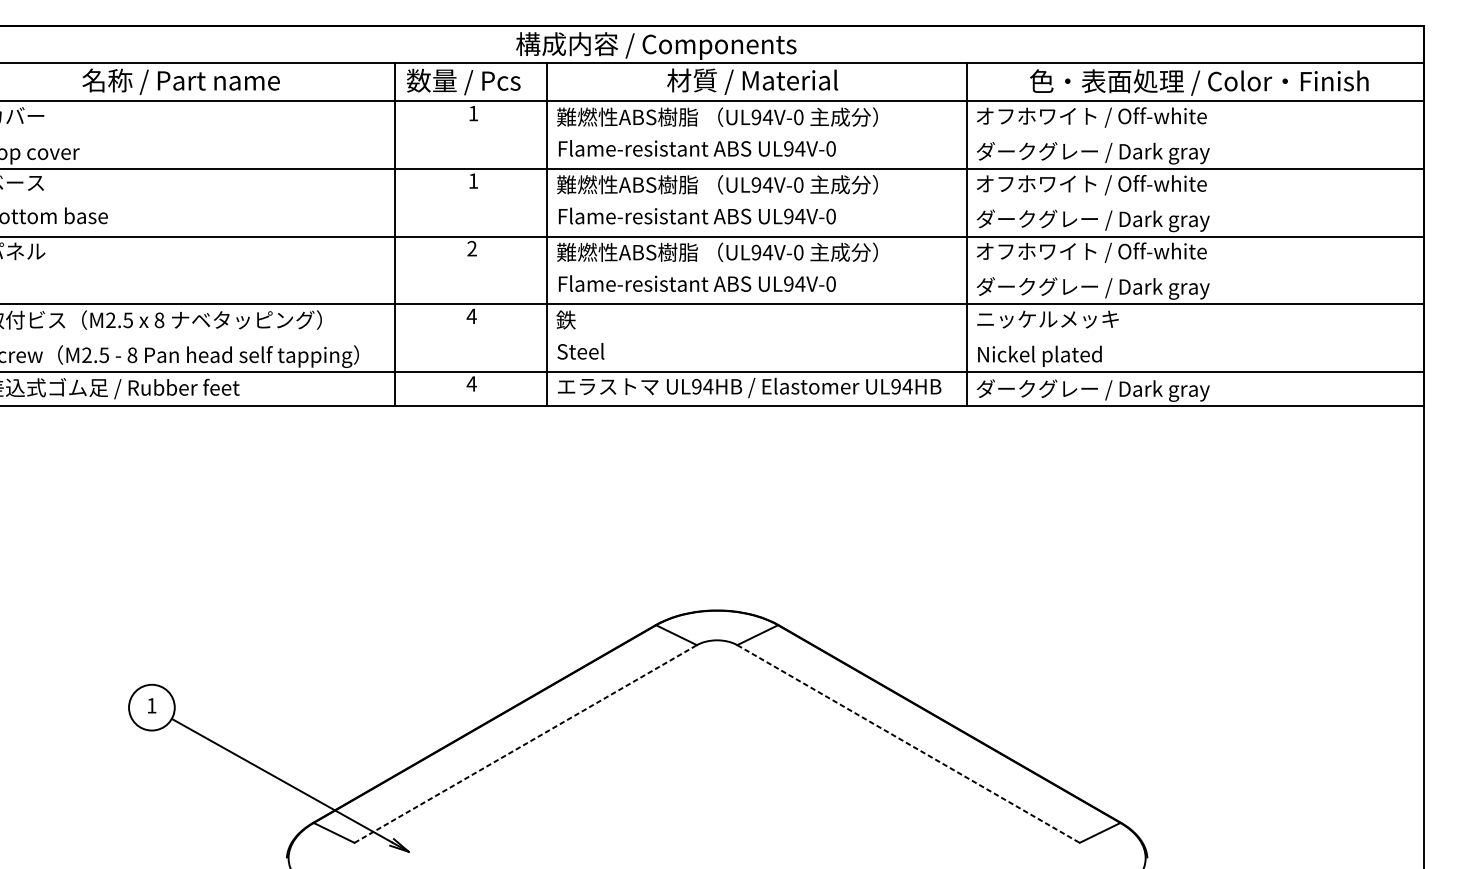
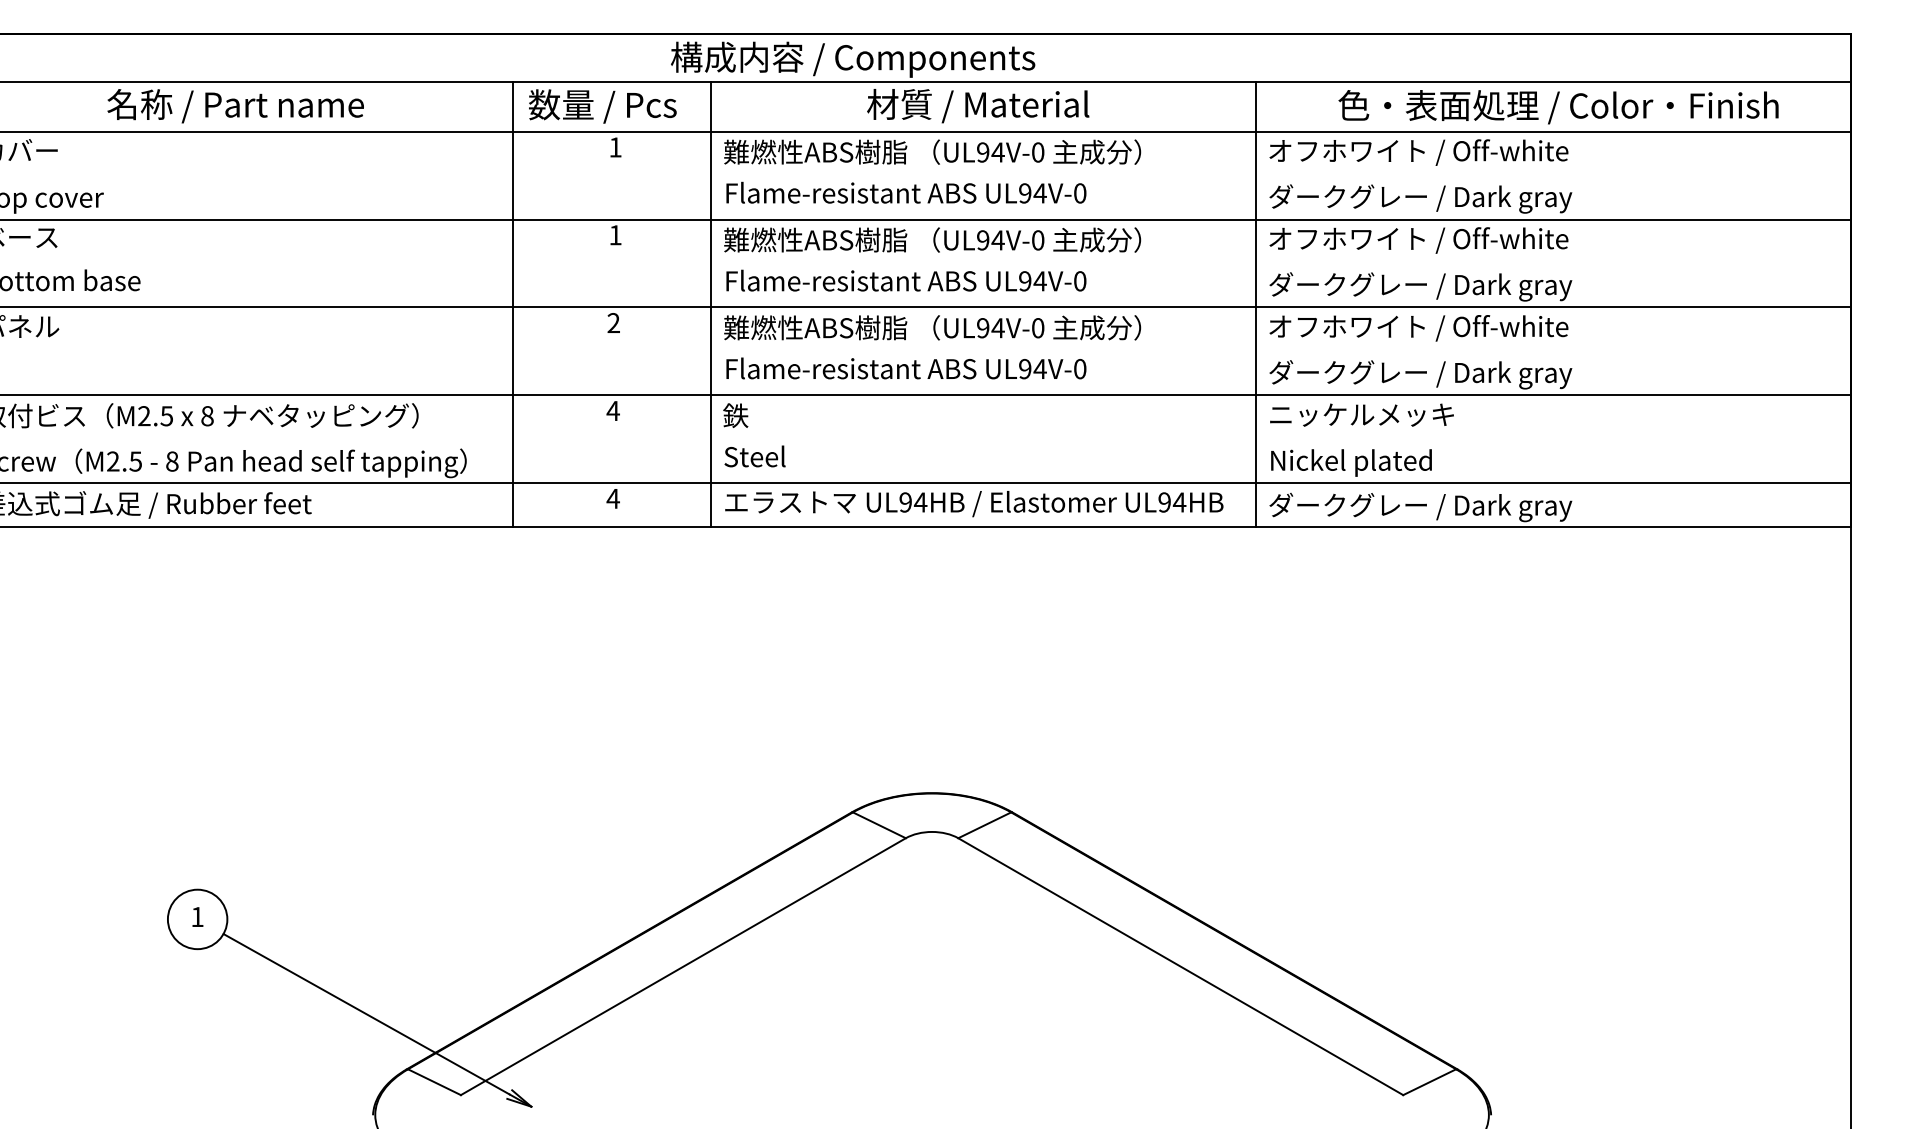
line: (525, 743) -> (683, 966), dashed -> solid
line: (908, 743) -> (1180, 966), dashed -> solid

